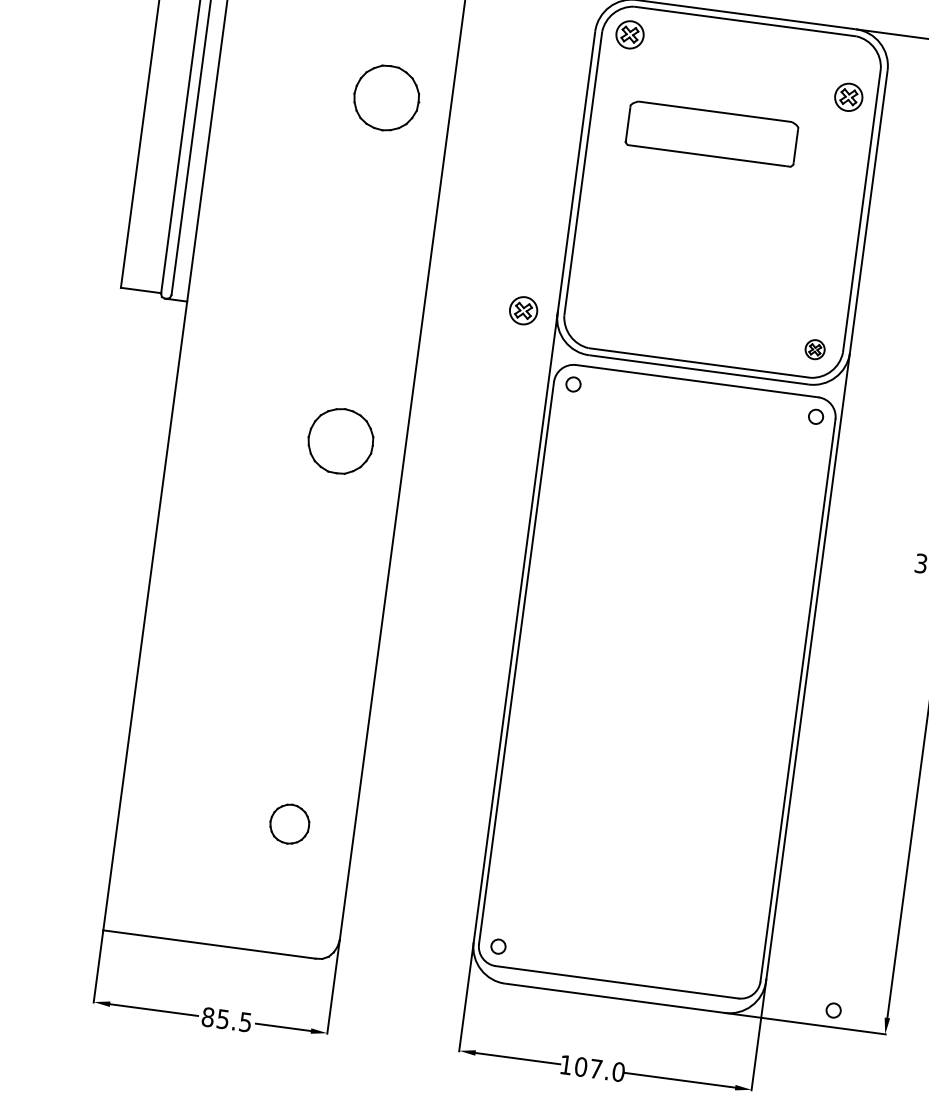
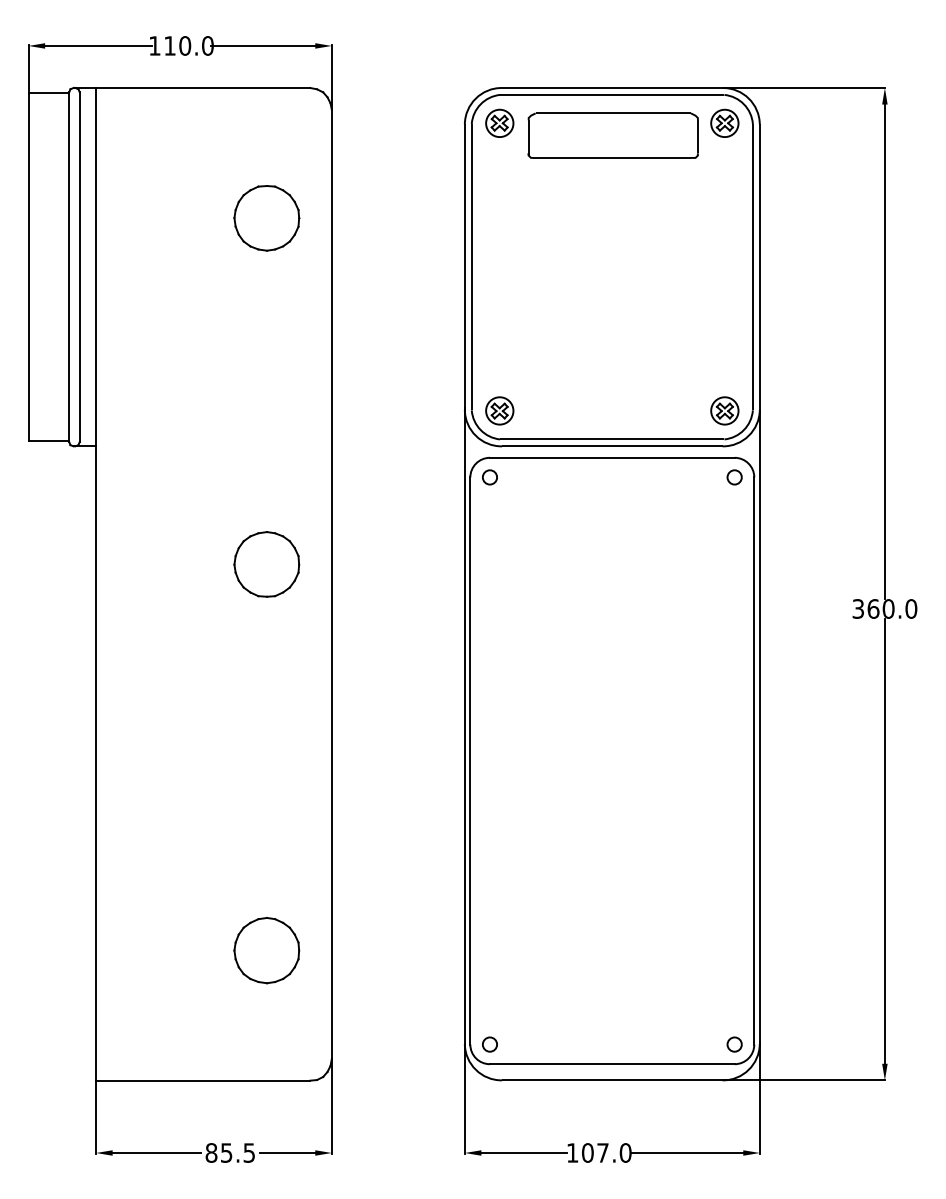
part: (848, 96) -> (724, 122), moved
part: (711, 133) -> (612, 135), moved
part: (523, 310) -> (499, 410), moved
part: (814, 349) -> (724, 410), size x1.43
part: (289, 823) -> (266, 950), size x1.67
circle: (833, 1010) -> (734, 1044), moved

